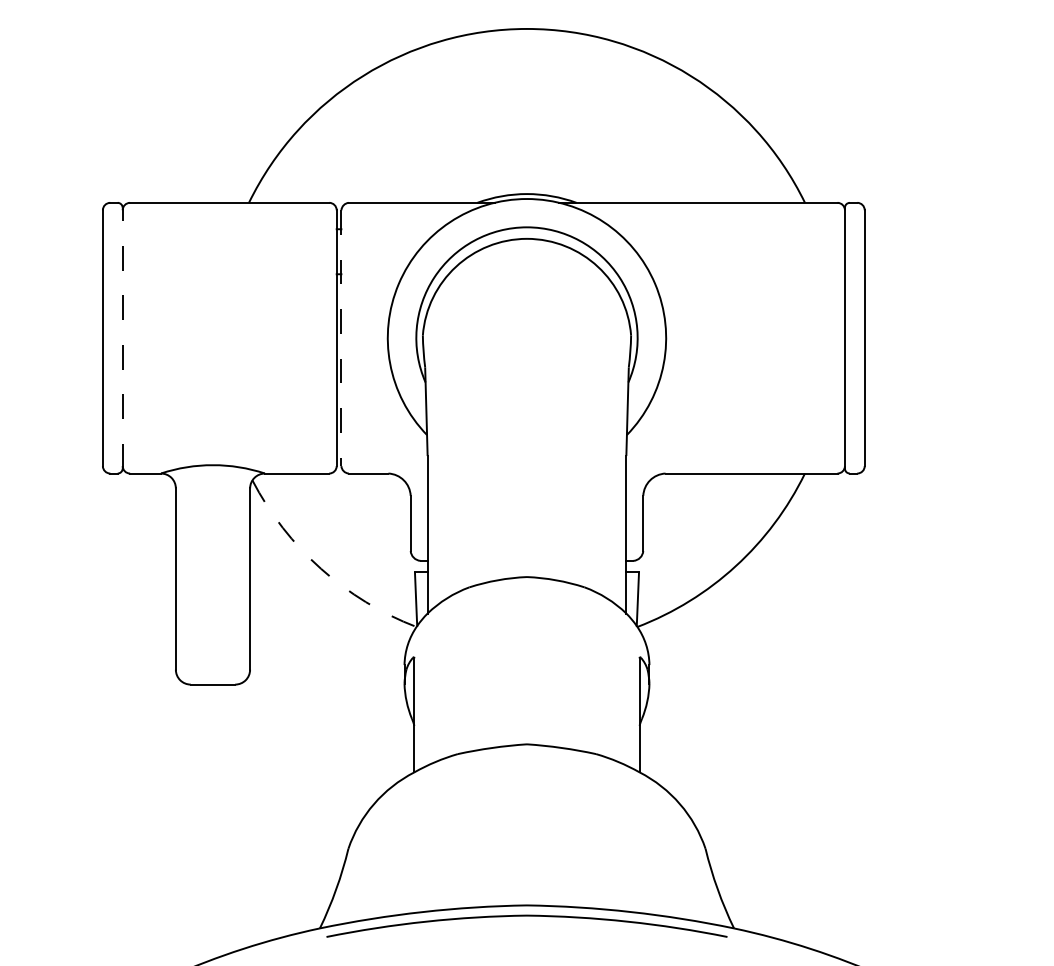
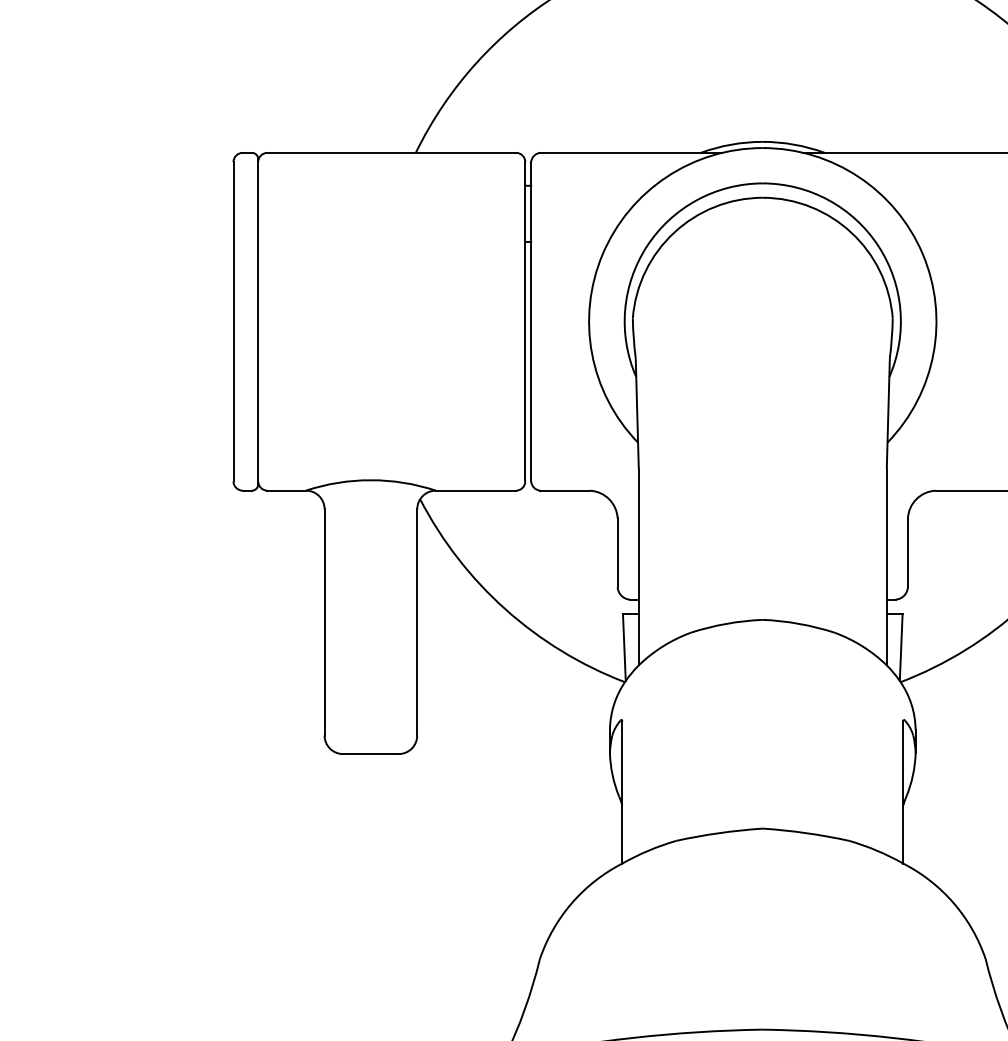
line: (122, 337) -> (257, 320), dashed -> solid
line: (341, 338) -> (531, 322), dashed -> solid
arc: (321, 568) -> (506, 609), dashed -> solid

